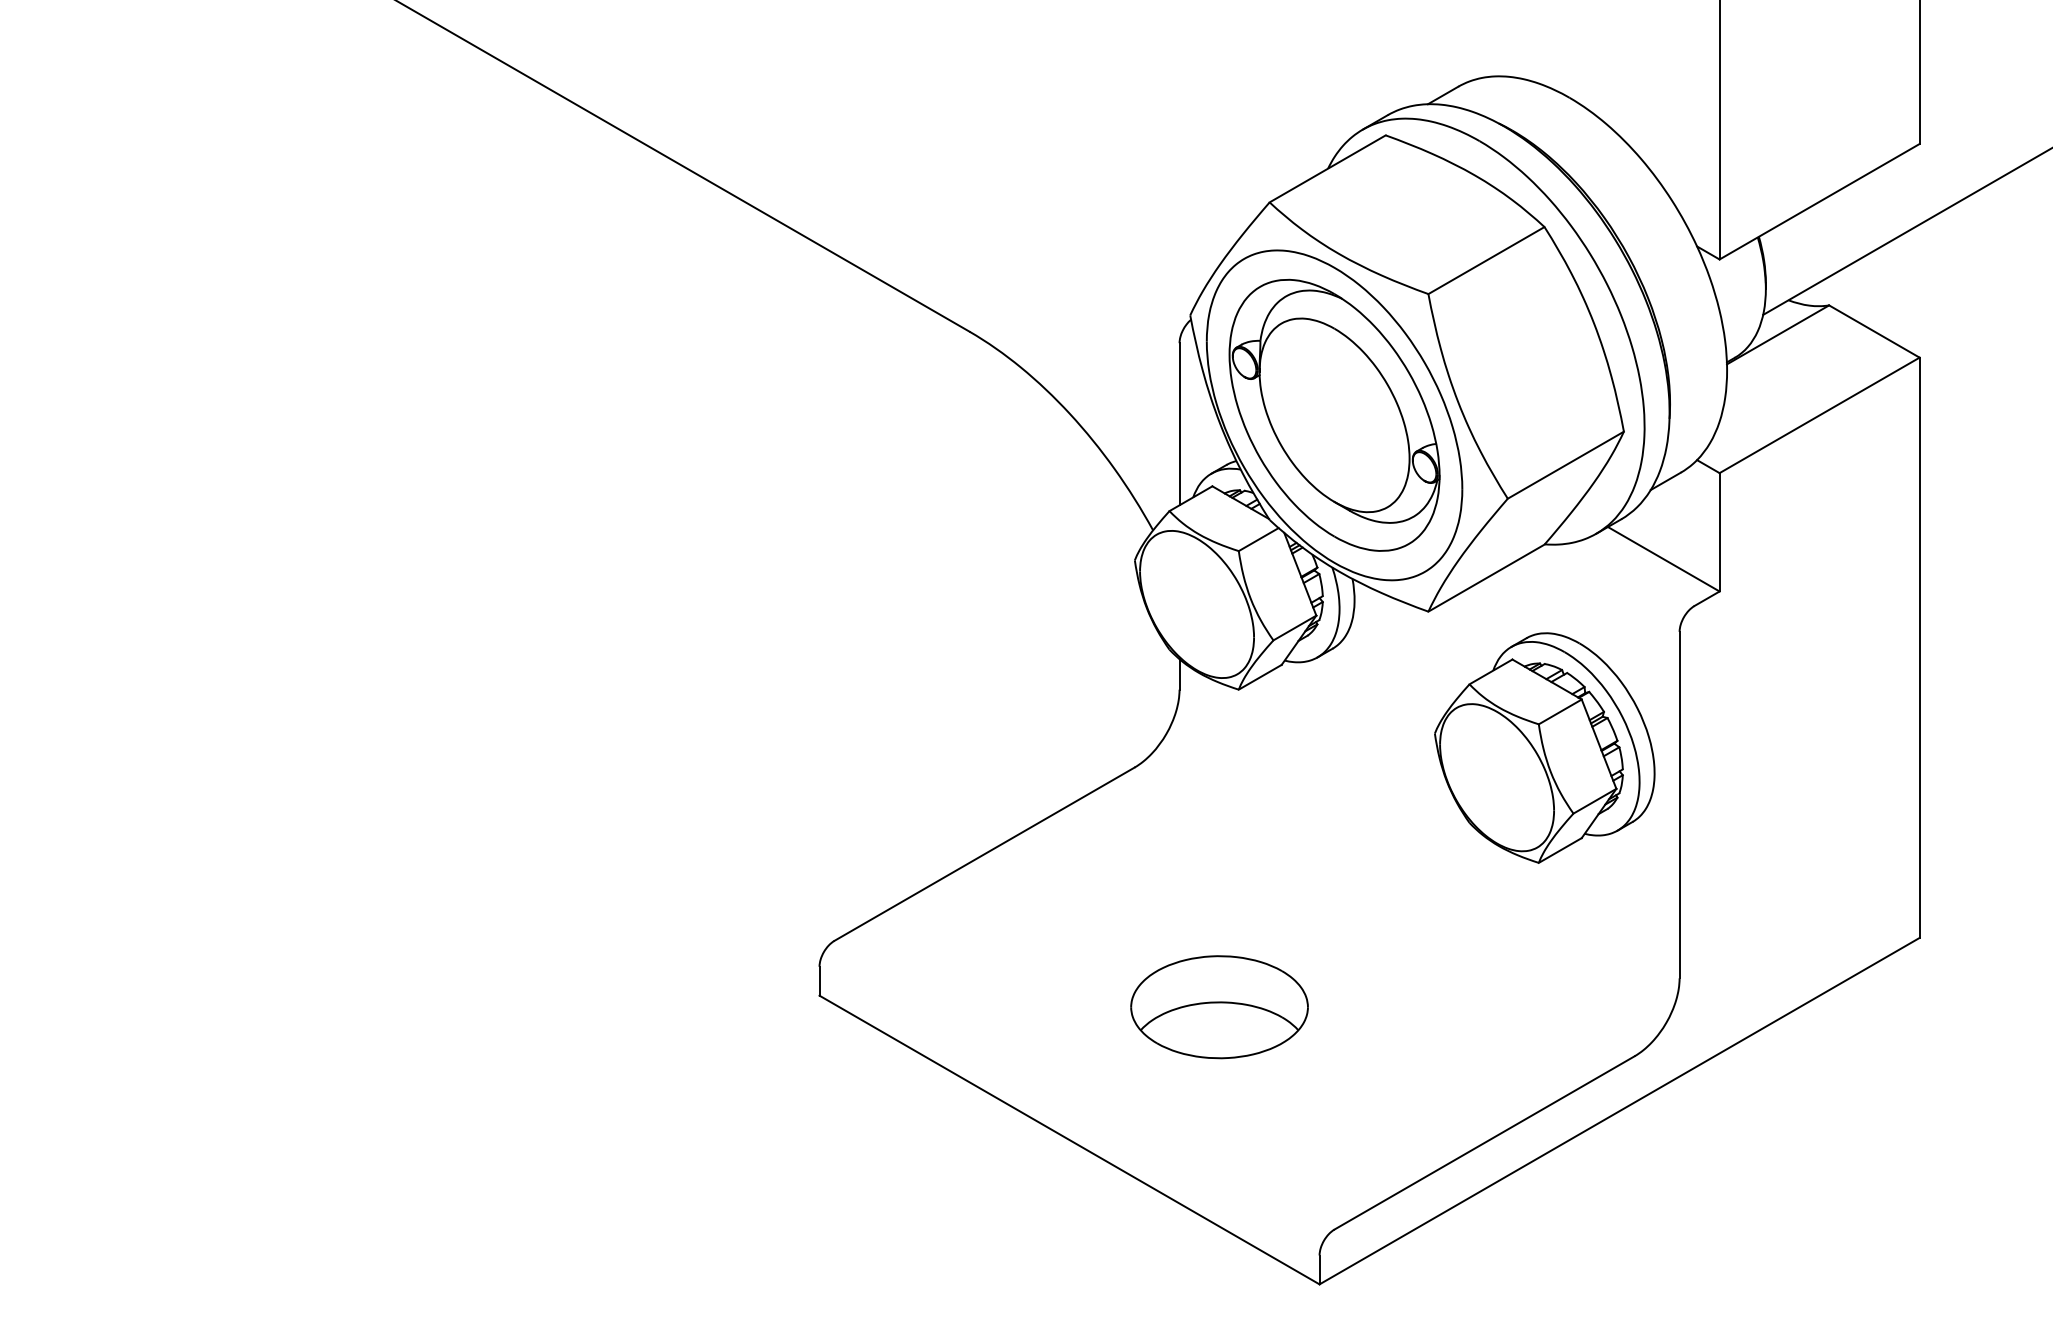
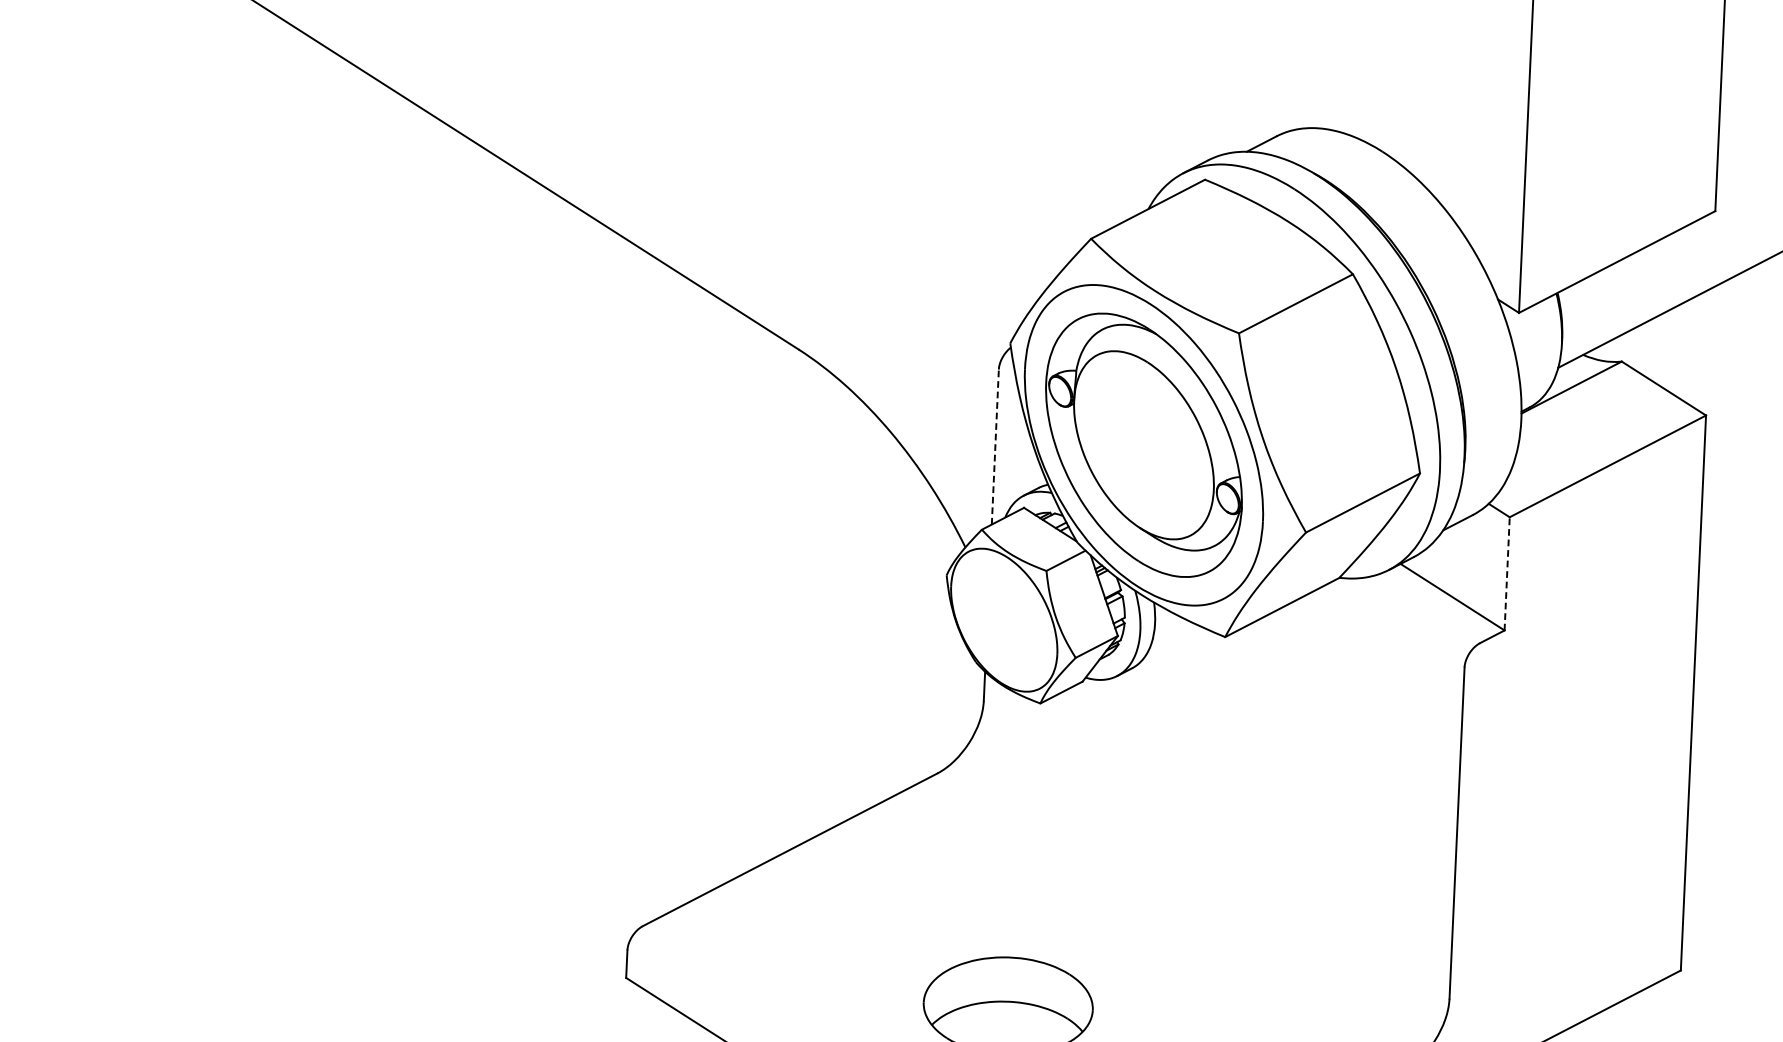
line: (1179, 423) -> (995, 446), solid -> dashed
line: (1719, 531) -> (1507, 573), solid -> dashed
part: (1544, 747) -> (1330, 772), removed

